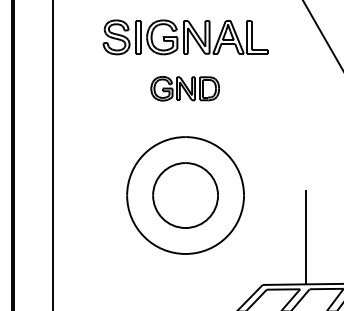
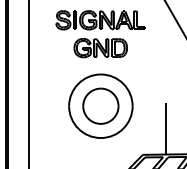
part: (184, 89) -> (100, 48), size x1.43

